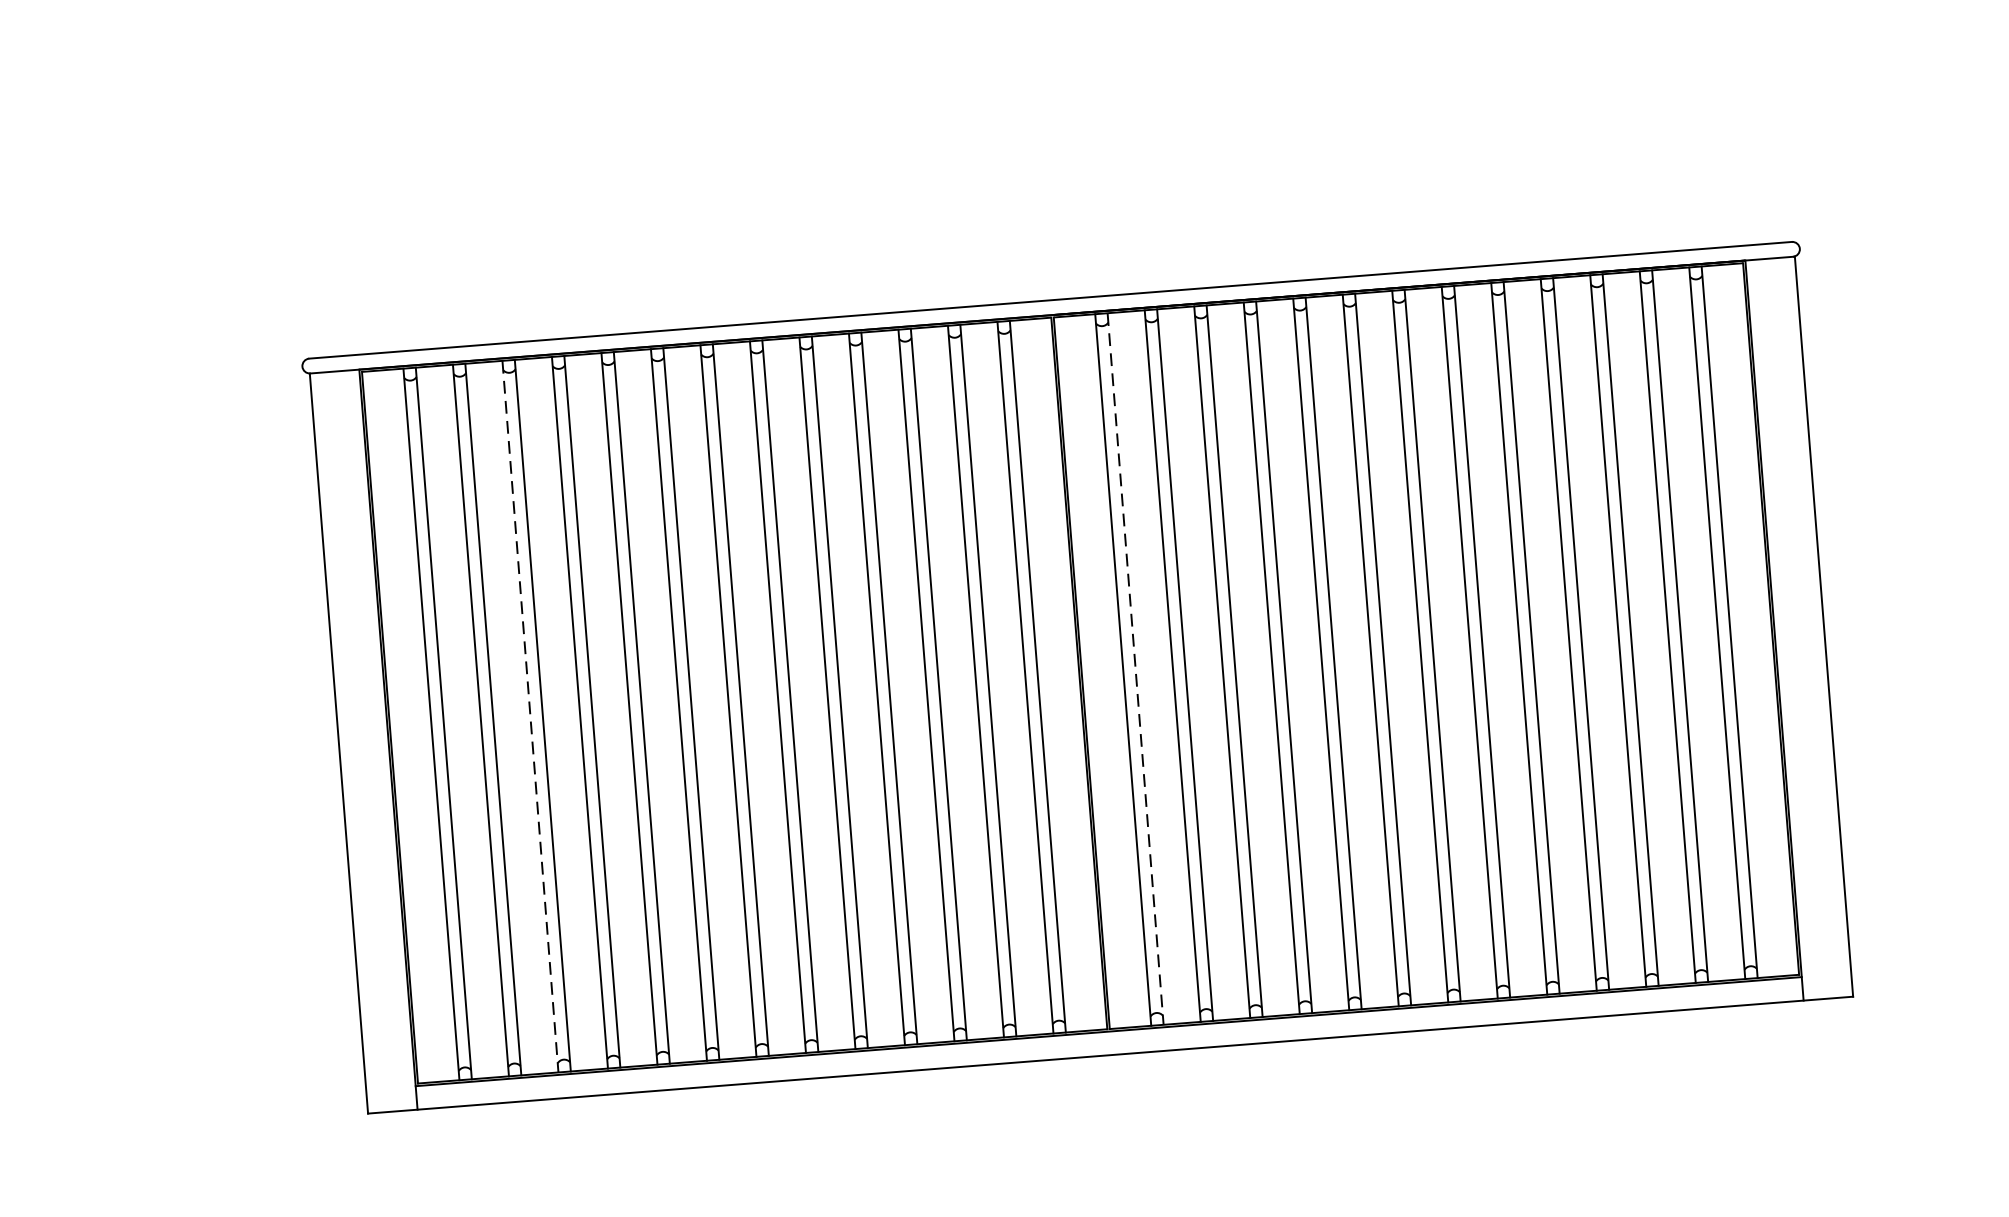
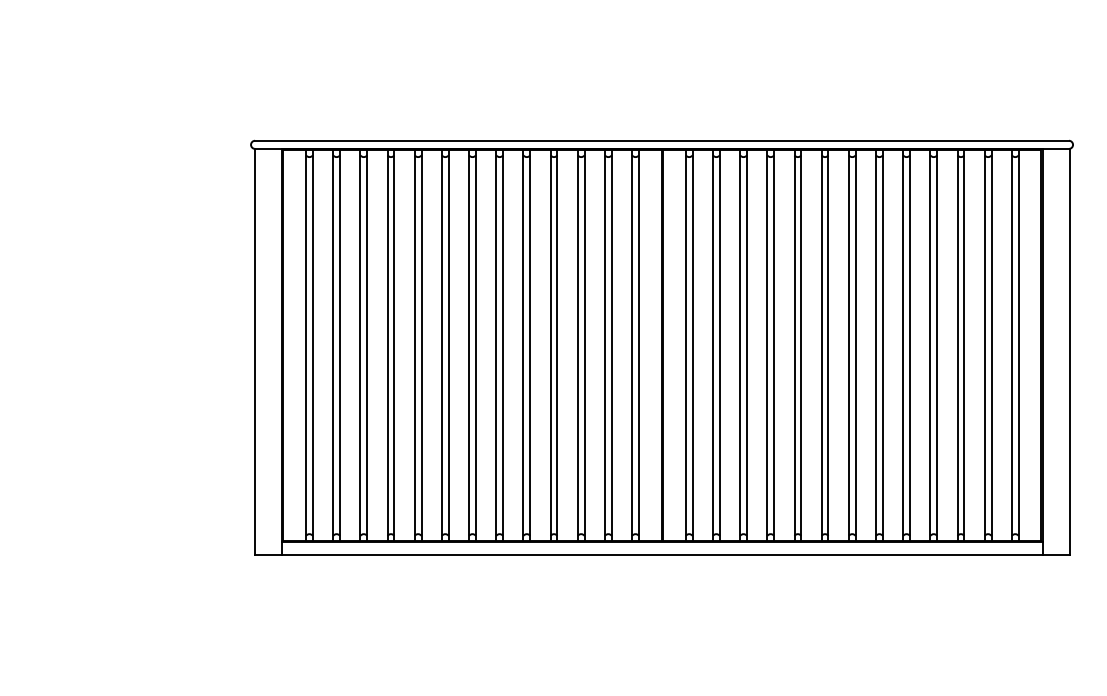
line: (1135, 670) -> (692, 346), dashed -> solid
line: (530, 718) -> (360, 346), dashed -> solid

